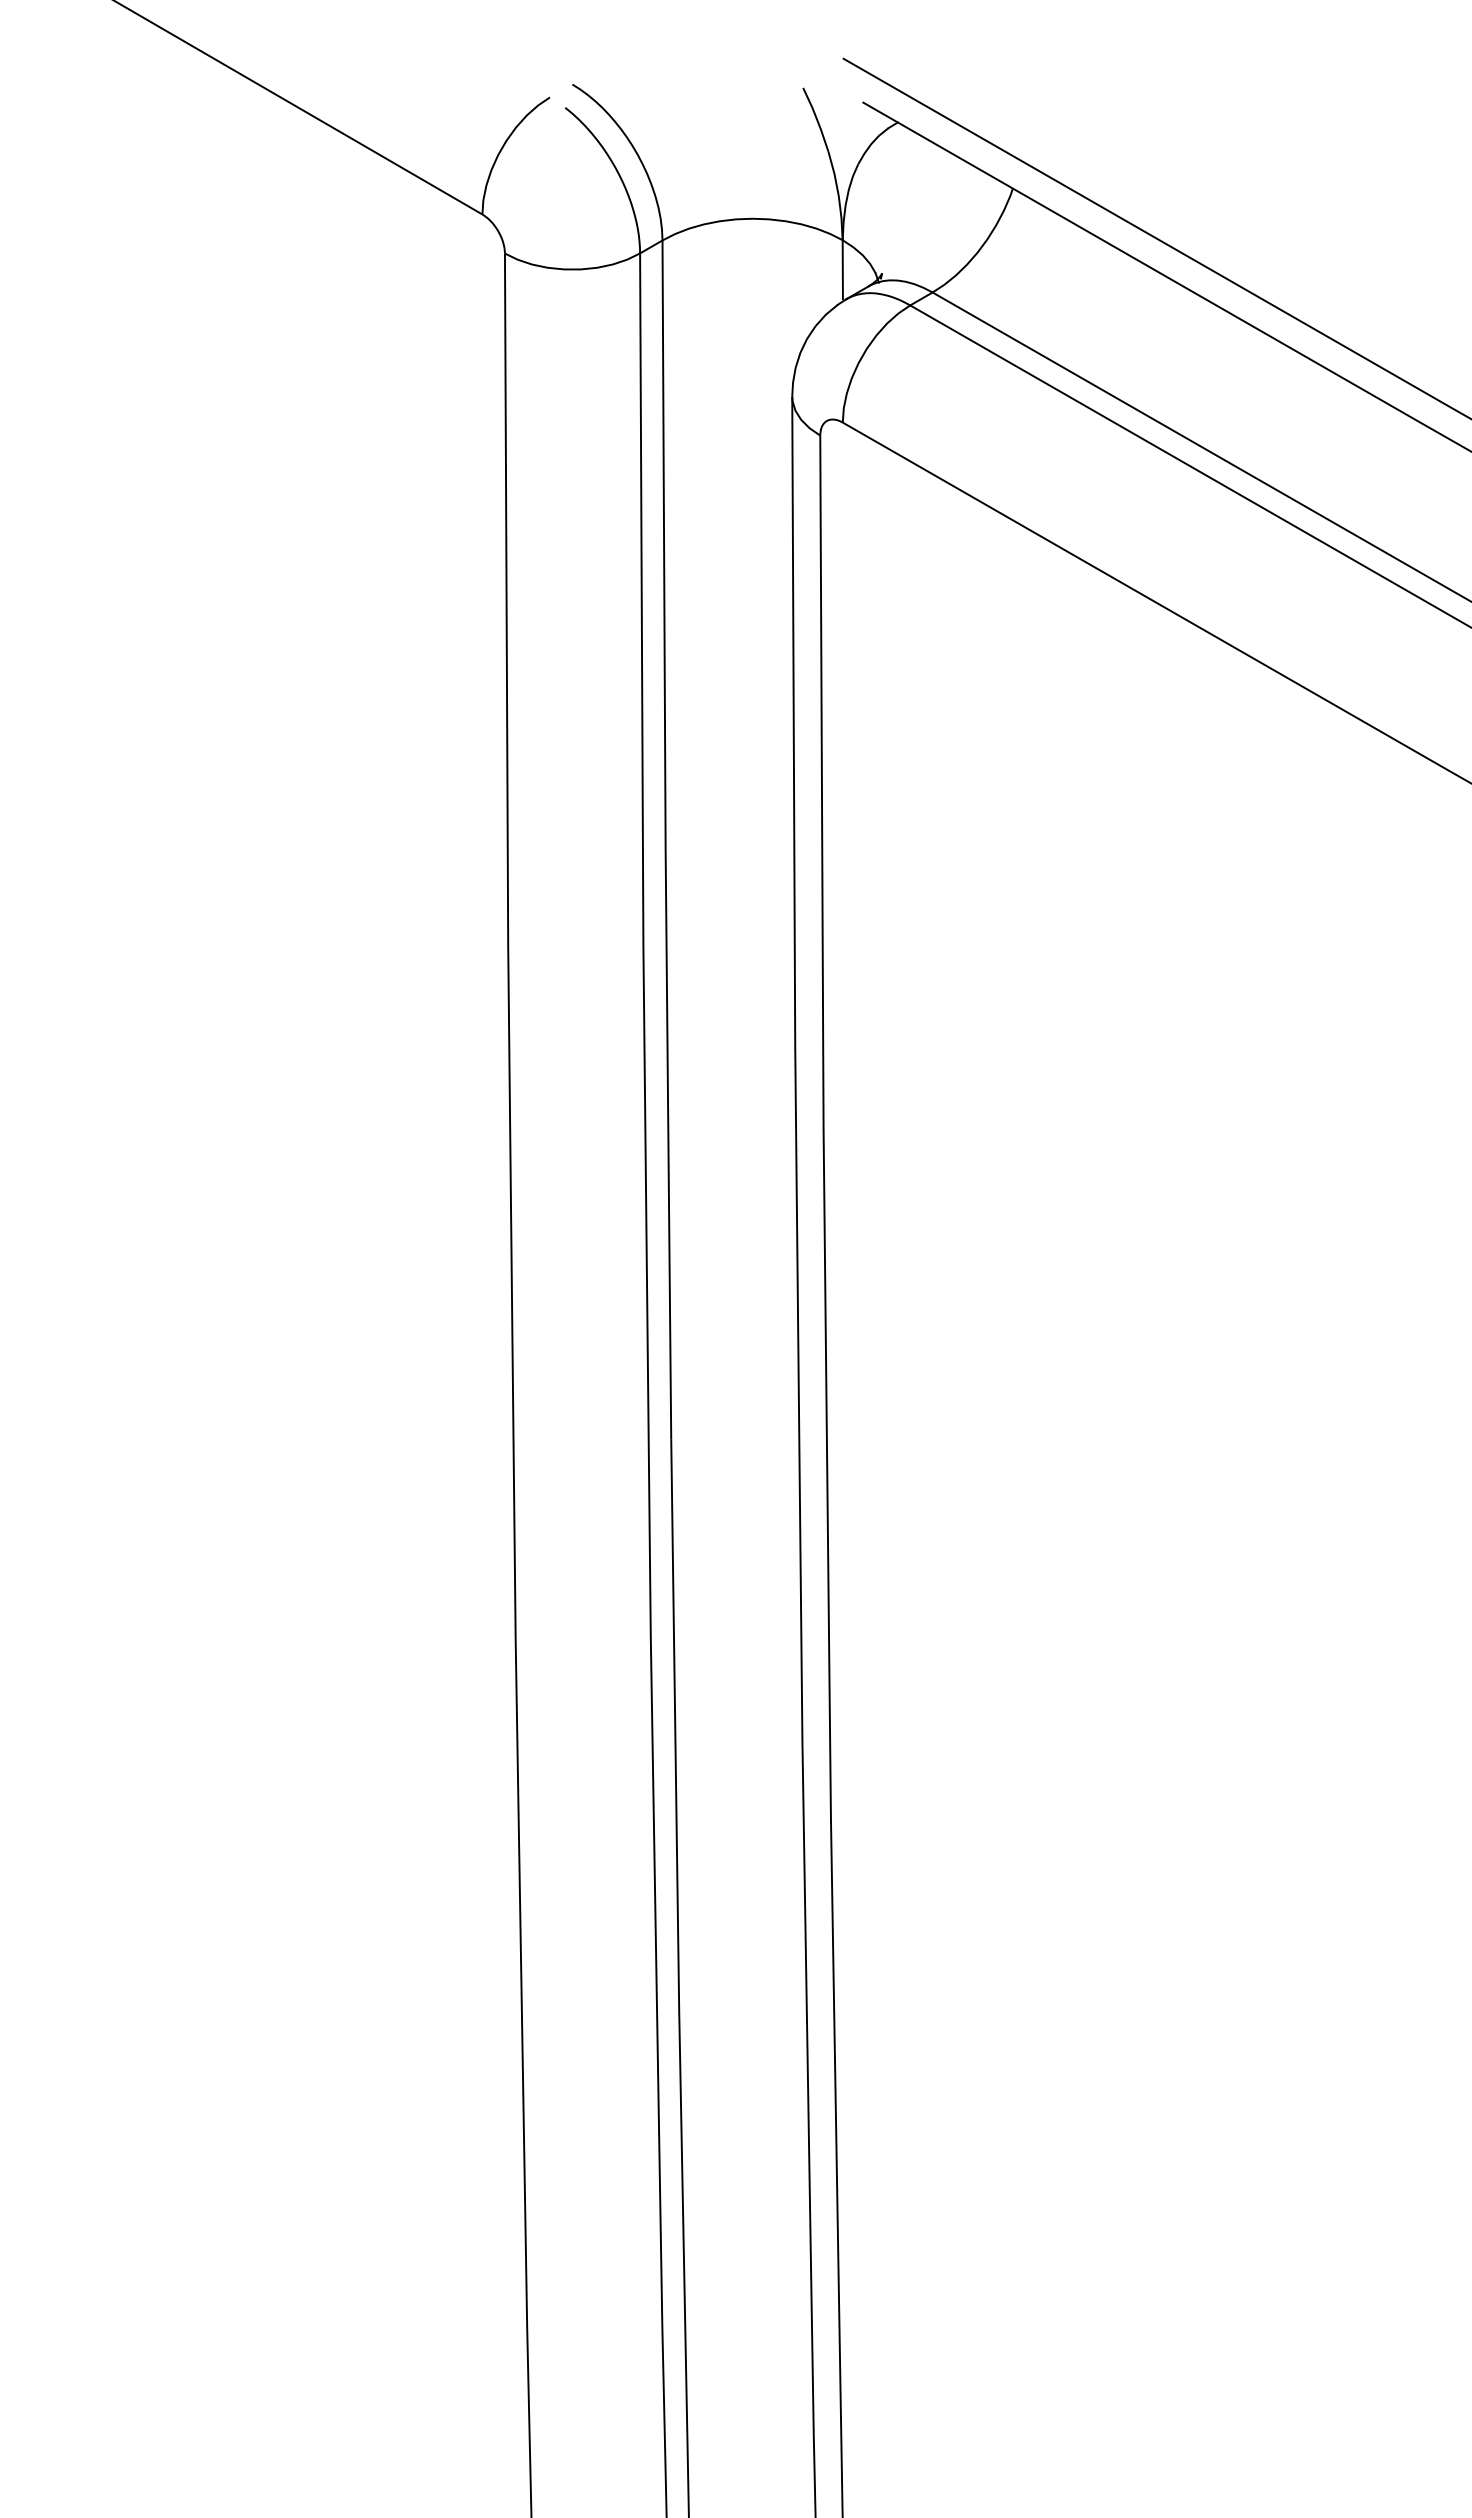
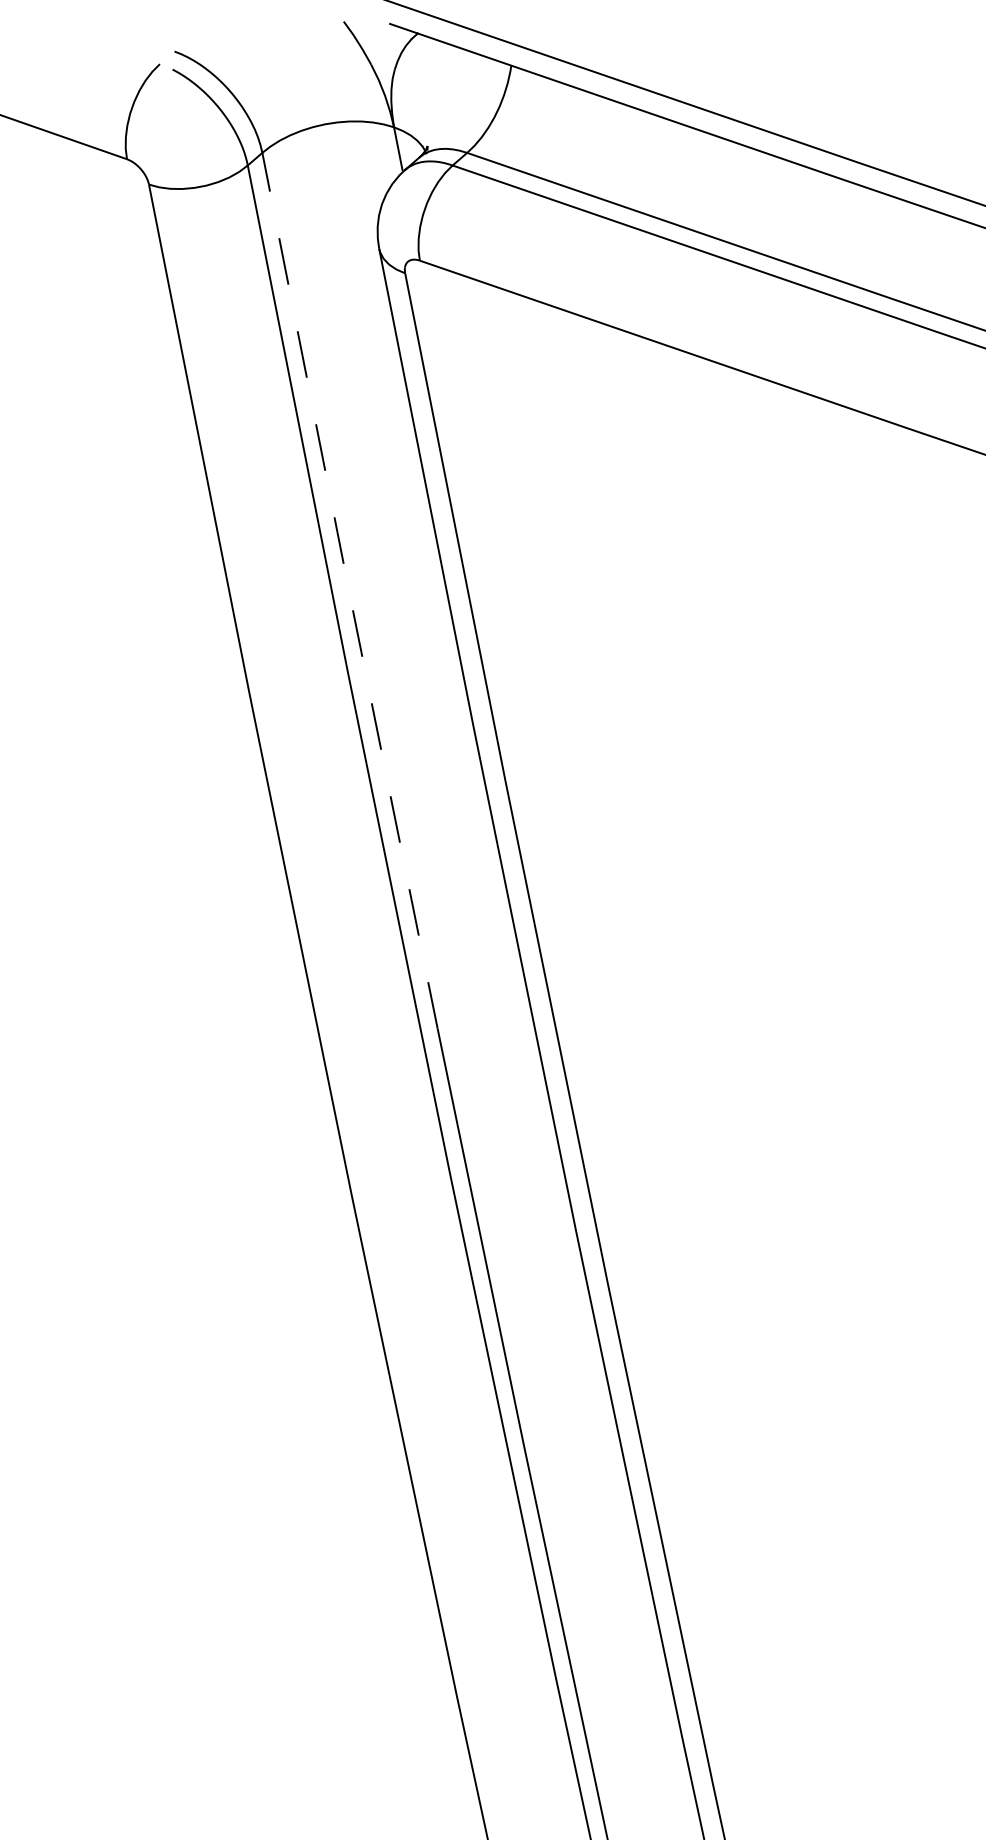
line: (665, 840) -> (349, 591), solid -> dashed

